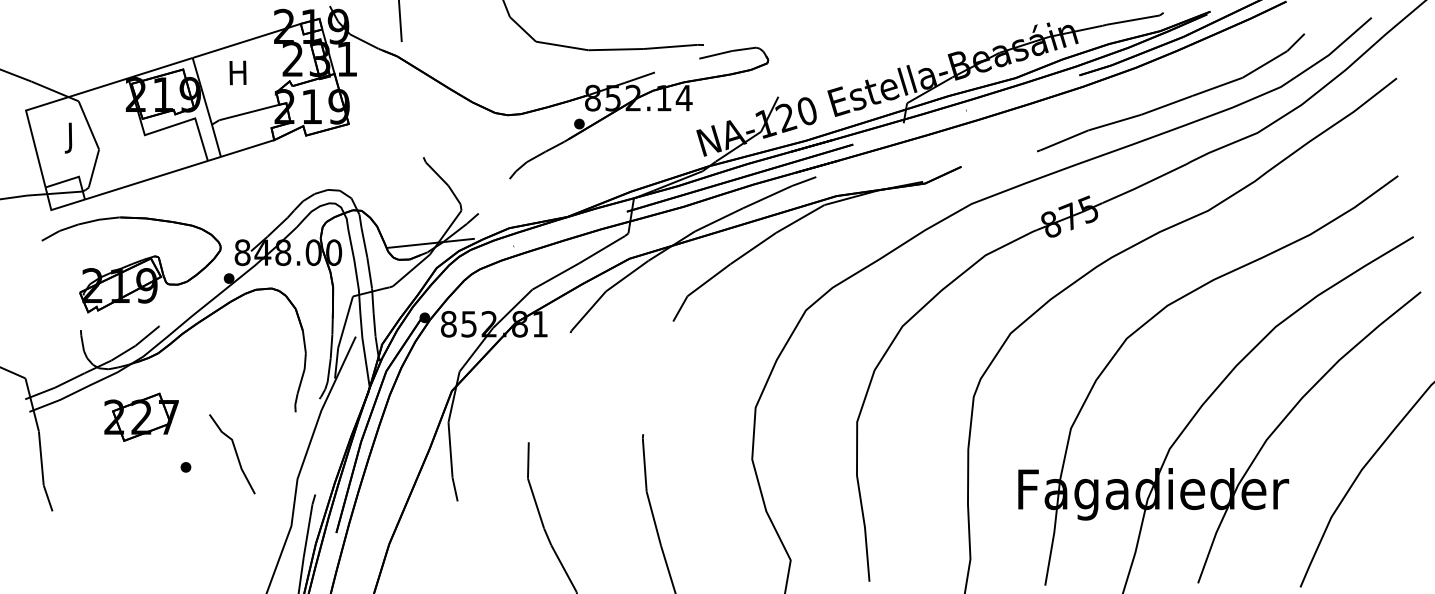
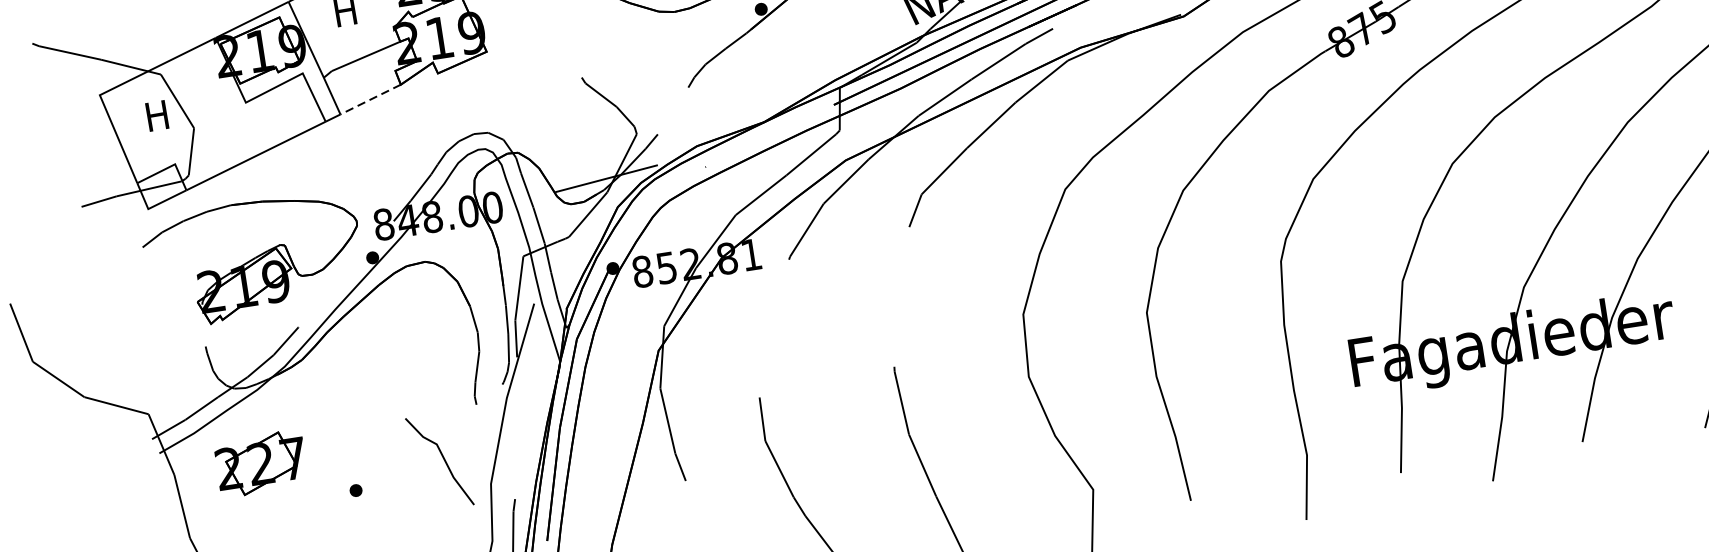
text: (70, 137) -> (157, 119), J -> H
line: (247, 148) -> (370, 99), solid -> dashed
part: (141, 416) -> (260, 462), moved
line: (235, 453) -> (443, 460), moved

